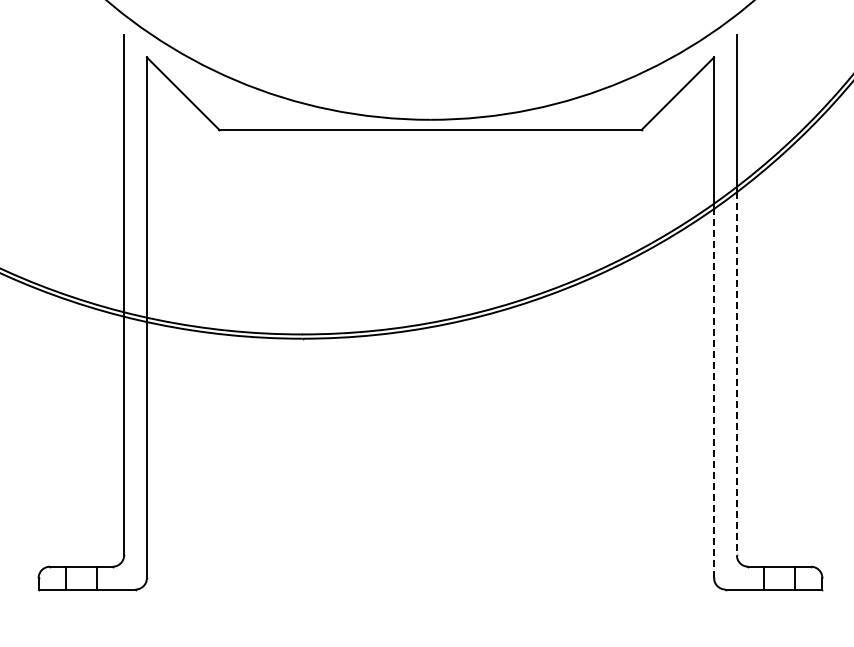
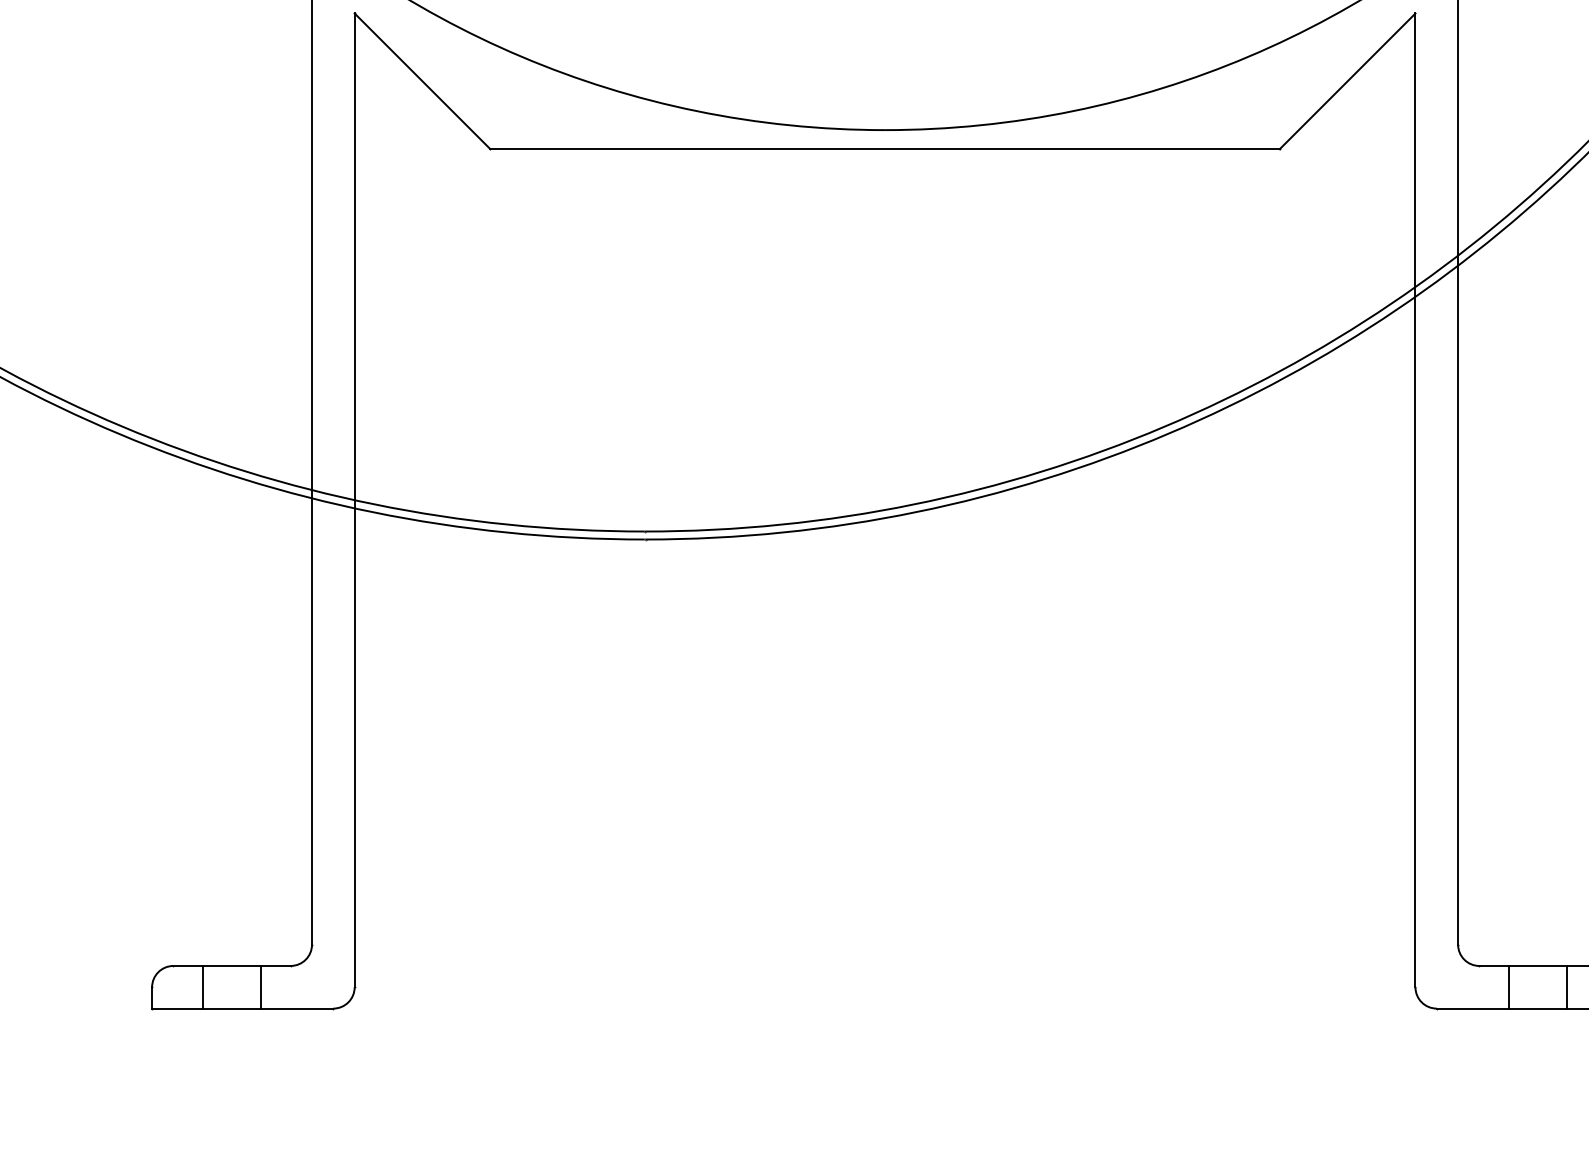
line: (736, 373) -> (1457, 604), dashed -> solid
line: (714, 393) -> (1416, 641), dashed -> solid

